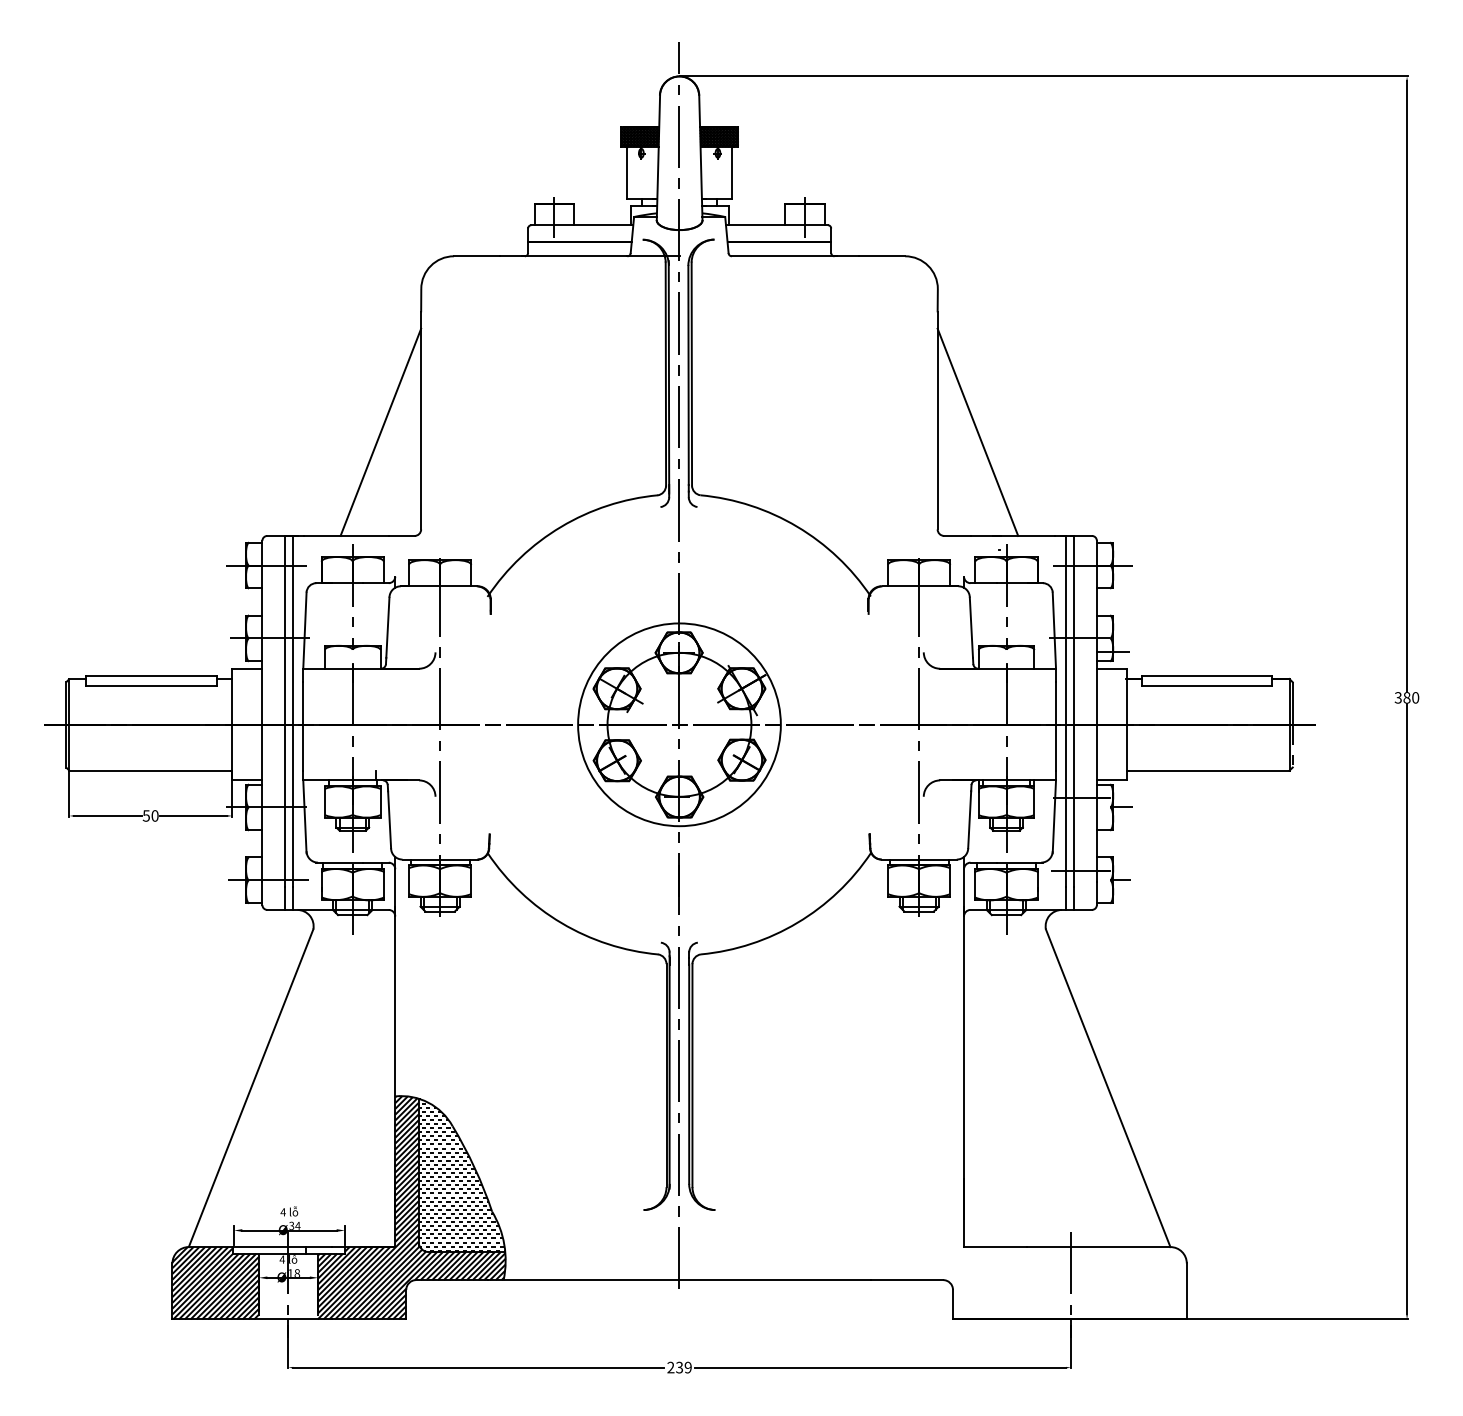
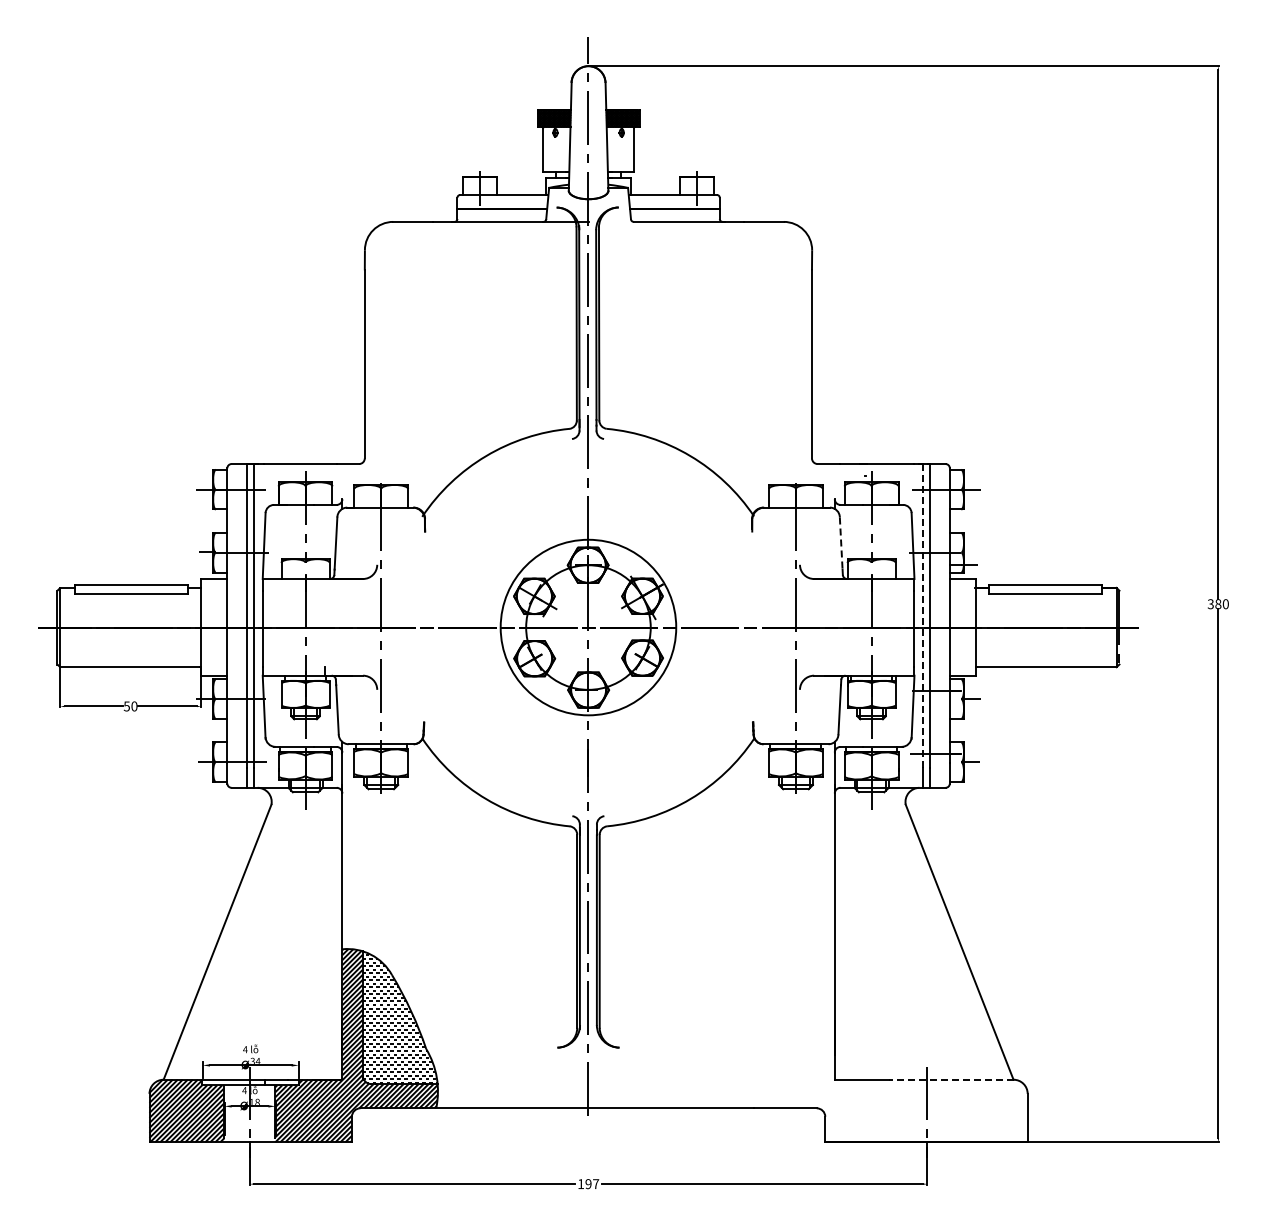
line: (380, 432) -> (329, 374), removed
line: (977, 432) -> (846, 374), removed
line: (971, 628) -> (841, 544), solid -> dashed
line: (1065, 710) -> (922, 615), solid -> dashed
line: (1097, 1246) -> (950, 1079), solid -> dashed
text: (679, 1368) -> (588, 1184), 239 -> 197

